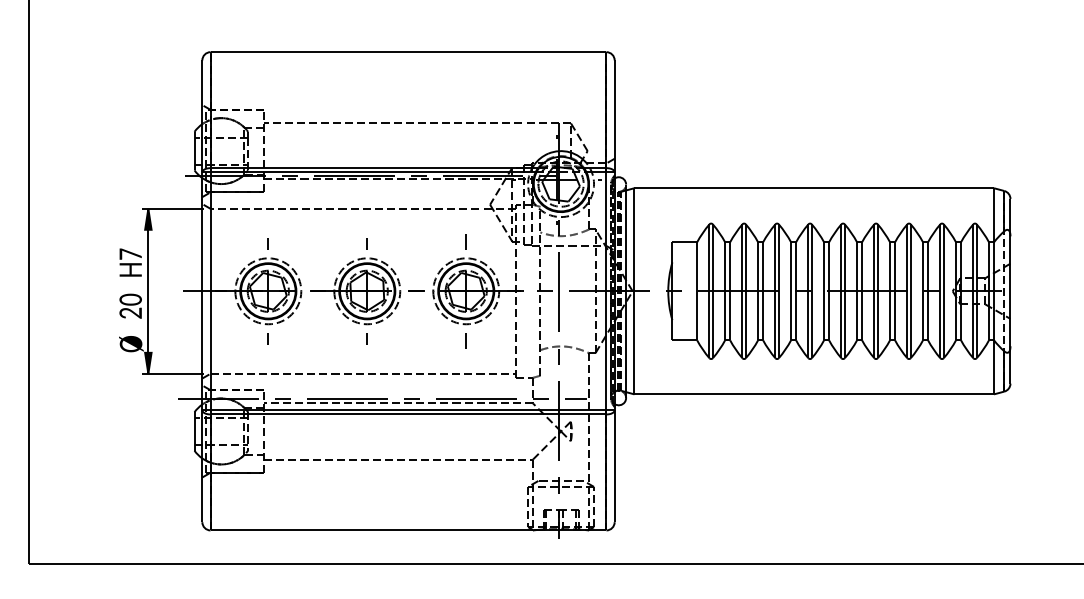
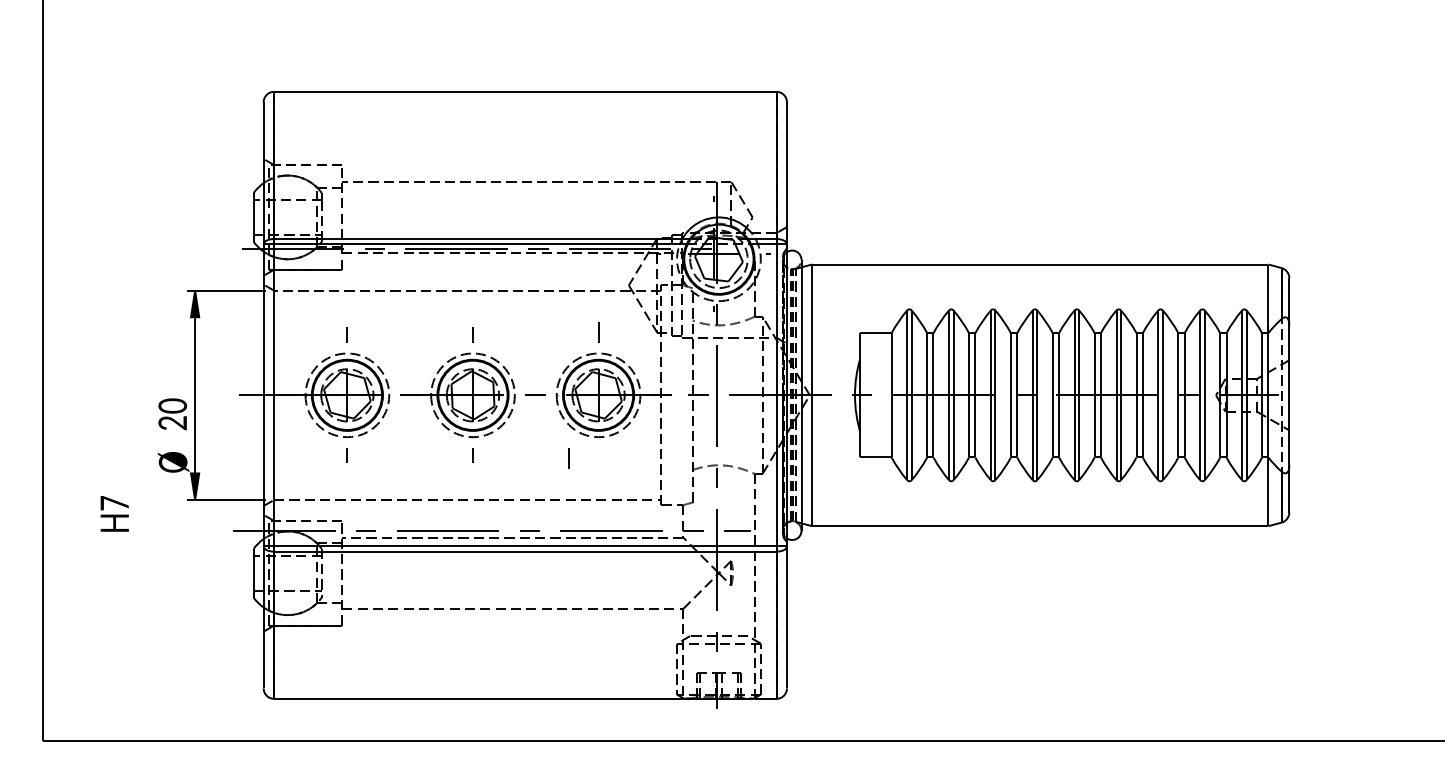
text: (130, 262) -> (114, 513), moved
line: (466, 341) -> (568, 458), moved

